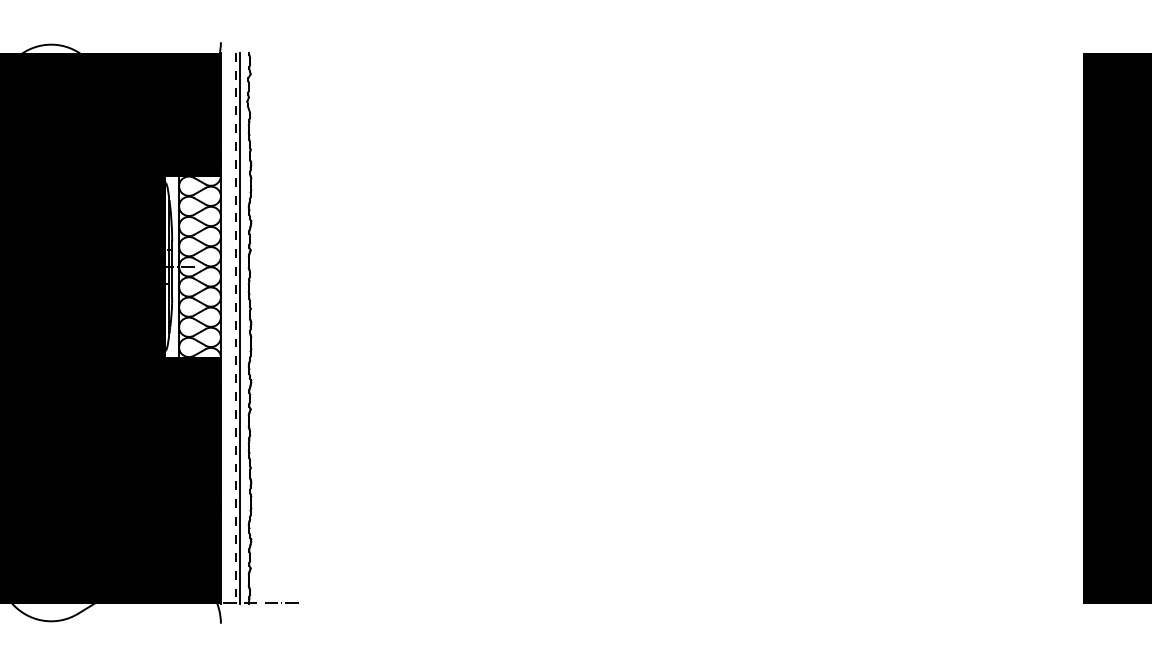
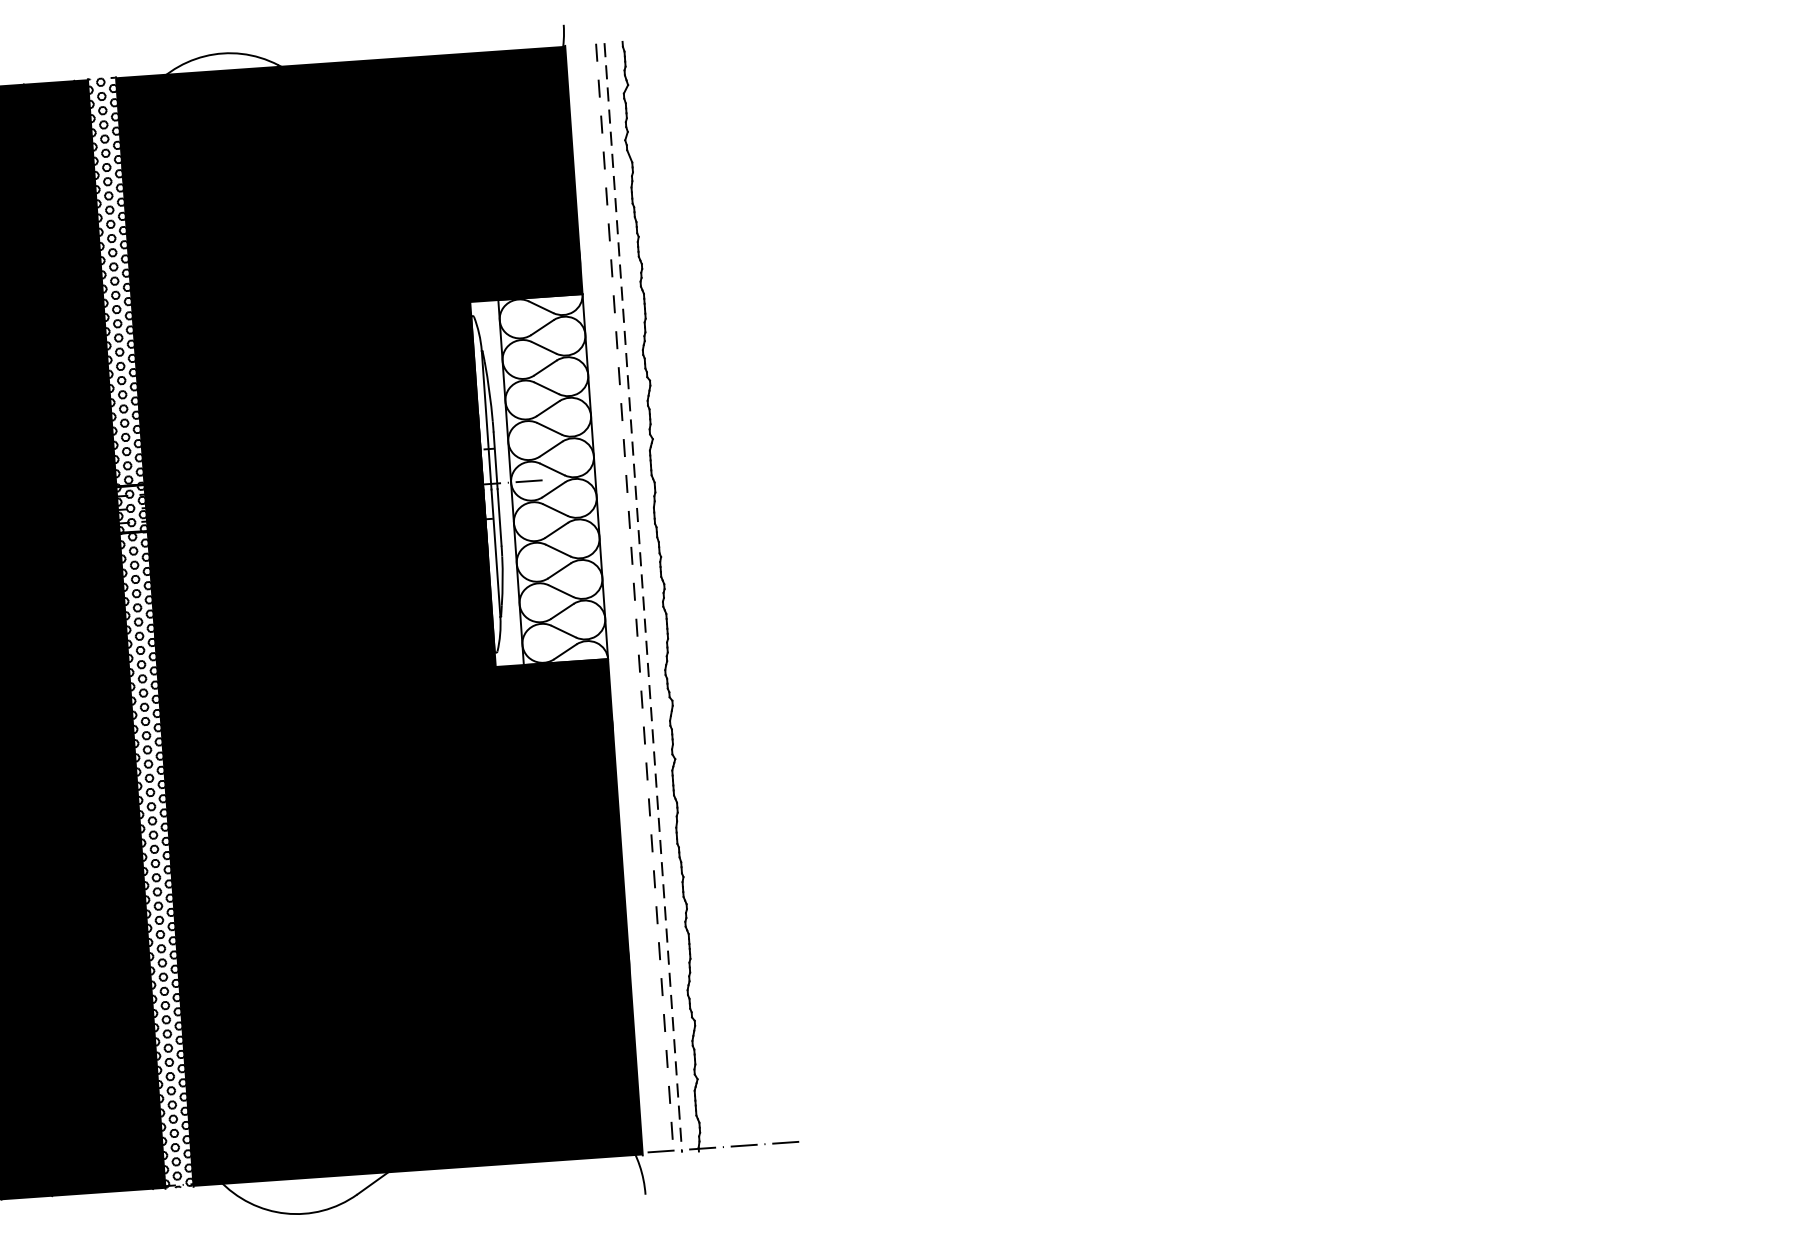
line: (240, 328) -> (643, 597), solid -> dashed

